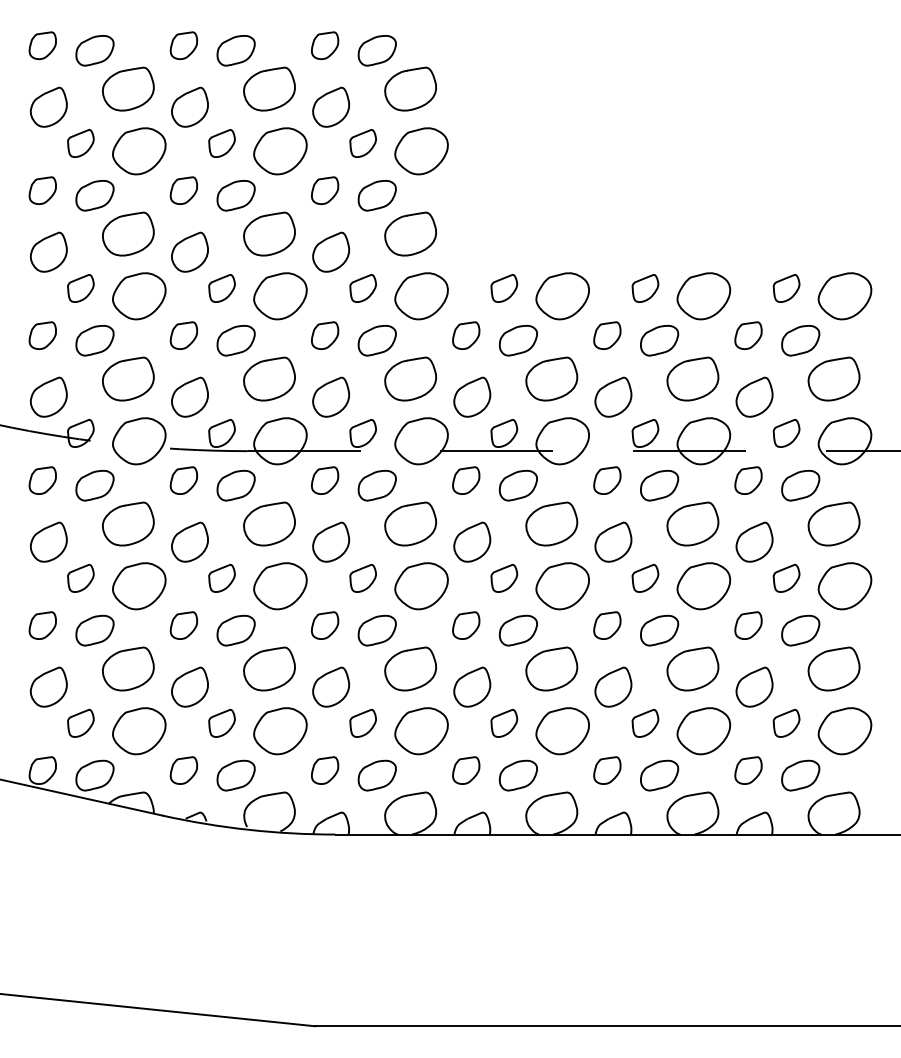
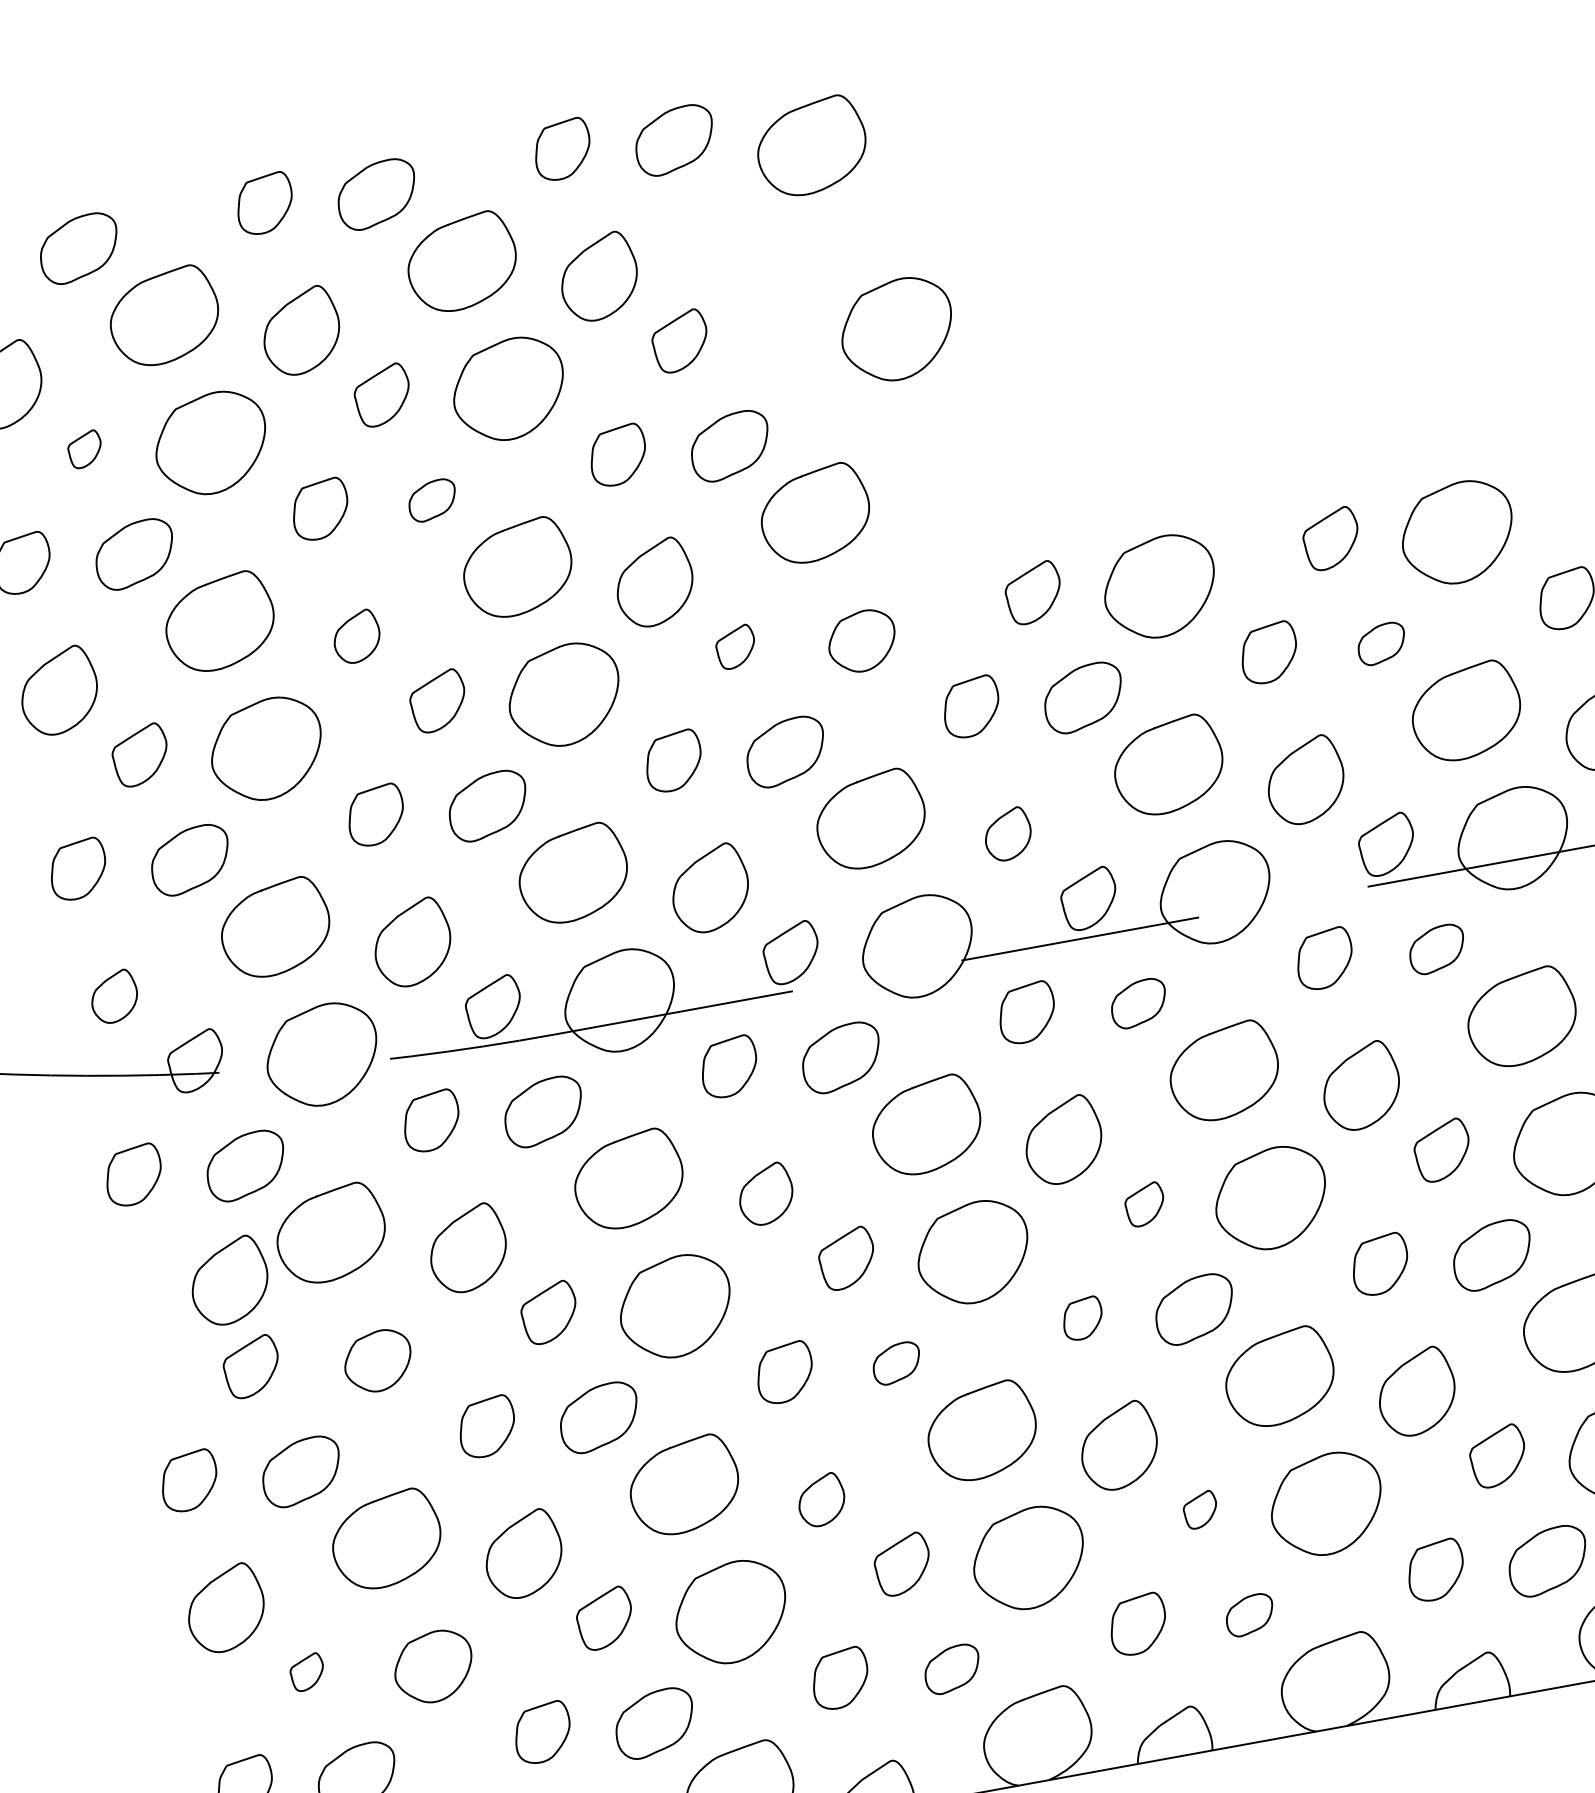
curve: (409, 71) -> (802, 109), moved
part: (80, 143) -> (84, 449), size x0.6
part: (421, 151) -> (897, 330), moved
part: (235, 195) -> (431, 499), size x0.6
part: (189, 251) -> (355, 635), size x0.6
part: (362, 288) -> (734, 647), size x0.7
part: (421, 296) -> (862, 641), size x0.6
part: (659, 340) -> (1381, 643), size x0.6
part: (48, 396) -> (113, 995), size x0.6
part: (472, 396) -> (1008, 833), size x0.6
part: (517, 485) -> (1137, 1003), size x0.7
part: (659, 485) -> (1436, 949), size x0.7
part: (48, 541) -> (228, 1279), moved
part: (331, 541) -> (766, 1192), size x0.7
part: (504, 578) -> (1145, 1204), size x0.7
part: (139, 586) -> (378, 1361), size x0.6
part: (466, 625) -> (1083, 1318), size x0.7
part: (376, 630) -> (895, 1363), size x0.6
part: (331, 686) -> (821, 1498), size x0.6
part: (80, 722) -> (306, 1670), size x0.6
part: (504, 722) -> (1200, 1508), size x0.6
part: (139, 731) -> (434, 1667), size x0.7
part: (376, 775) -> (950, 1669), size x0.7
part: (517, 775) -> (1248, 1615), size x0.6

